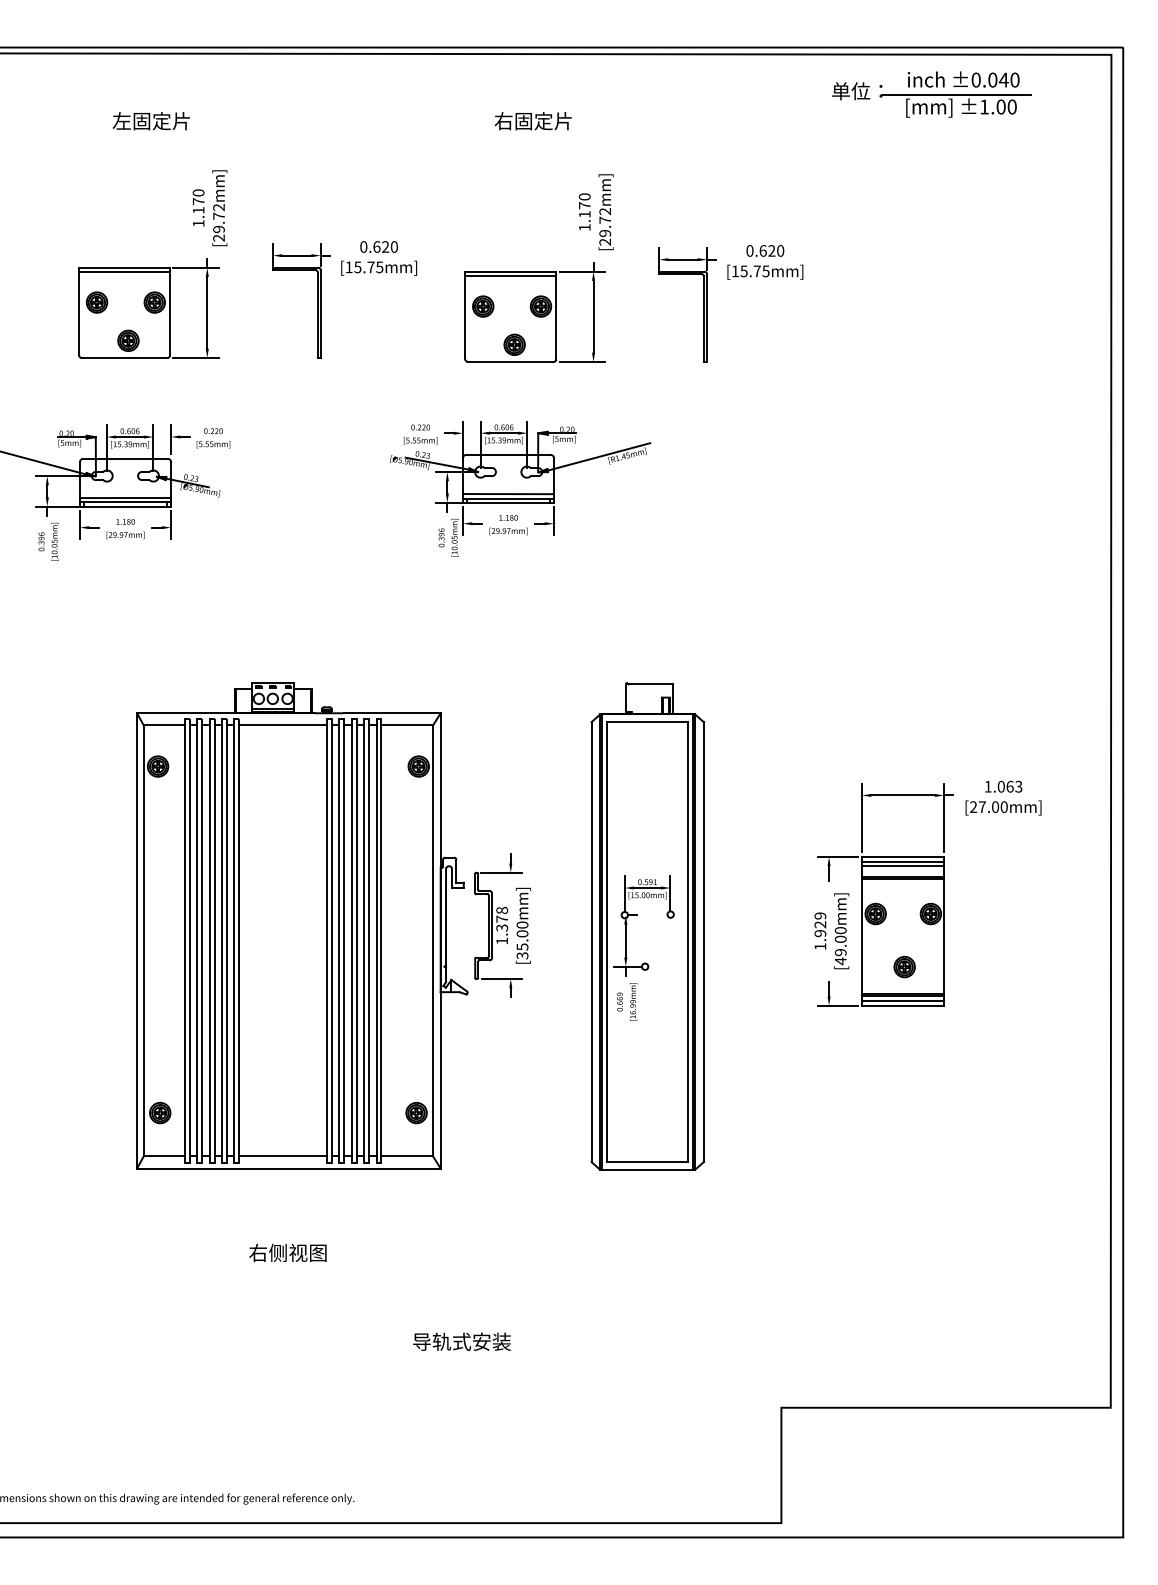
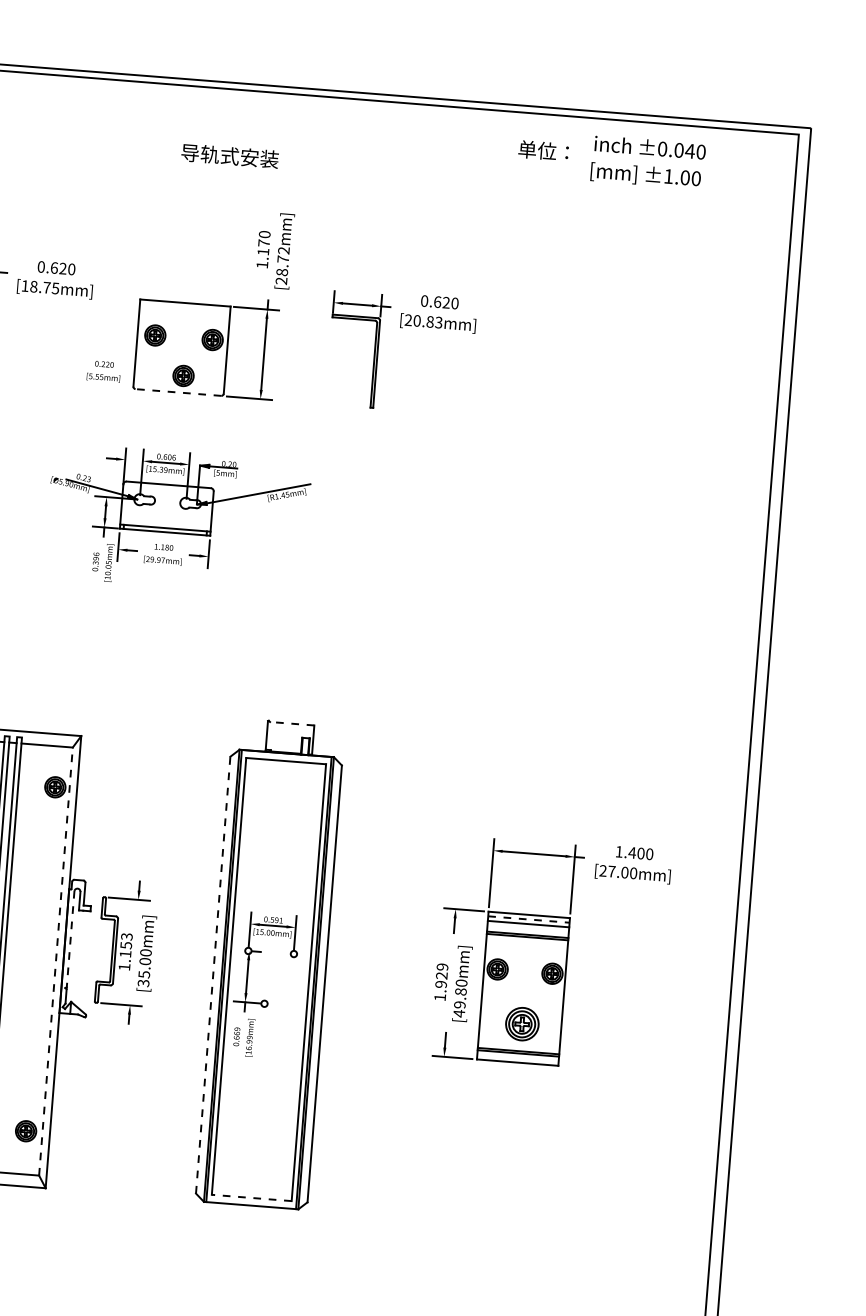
line: (956, 95) -> (641, 162), removed
text: (543, 121) -> (229, 156), 右固定片 -> 导轨式安装
text: (605, 233) -> (282, 272), [29.72mm] -> [28.72mm]
text: (357, 267) -> (33, 286), [15.75mm] -> [18.75mm]
text: (750, 271) -> (423, 321), [15.75mm] -> [20.83mm]
line: (510, 275) -> (184, 306), removed
line: (510, 361) -> (178, 392), solid -> dashed
text: (420, 434) -> (103, 371), moved
line: (507, 494) -> (164, 524), removed
line: (650, 684) -> (291, 723), solid -> dashed
text: (1009, 786) -> (640, 853), 1.063 -> 1.400
line: (903, 861) -> (529, 919), solid -> dashed
line: (446, 917) -> (71, 939), solid -> dashed
text: (502, 918) -> (126, 944), 1.378 -> 1.153
text: (840, 938) -> (460, 991), [49.00mm] -> [49.80mm]
line: (433, 940) -> (56, 961), solid -> dashed
line: (591, 942) -> (213, 975), solid -> dashed
part: (904, 967) -> (522, 1024), size x1.6
line: (903, 1001) -> (518, 1058), removed
line: (647, 1162) -> (251, 1198), solid -> dashed

